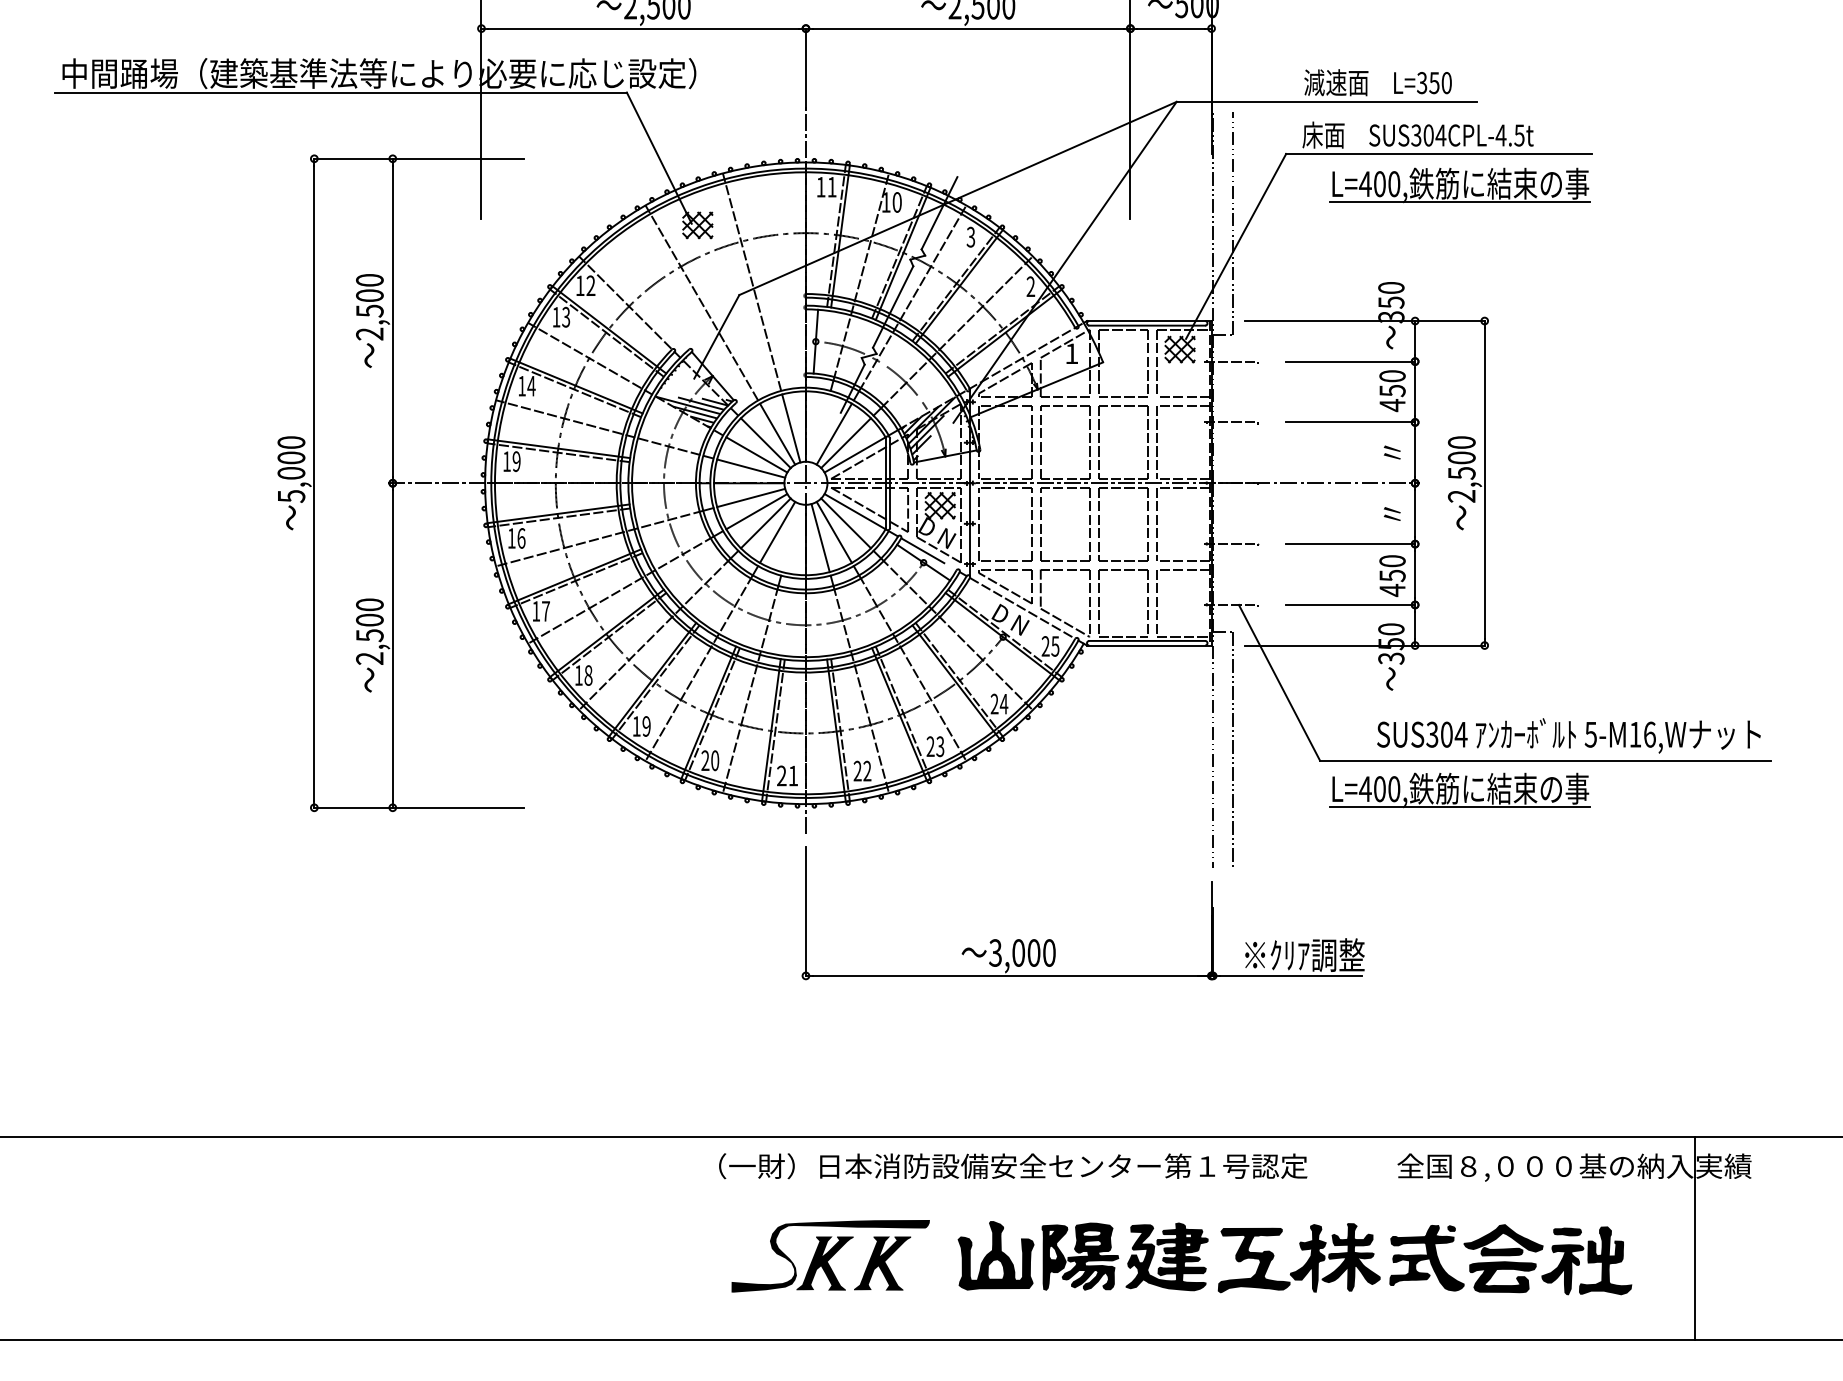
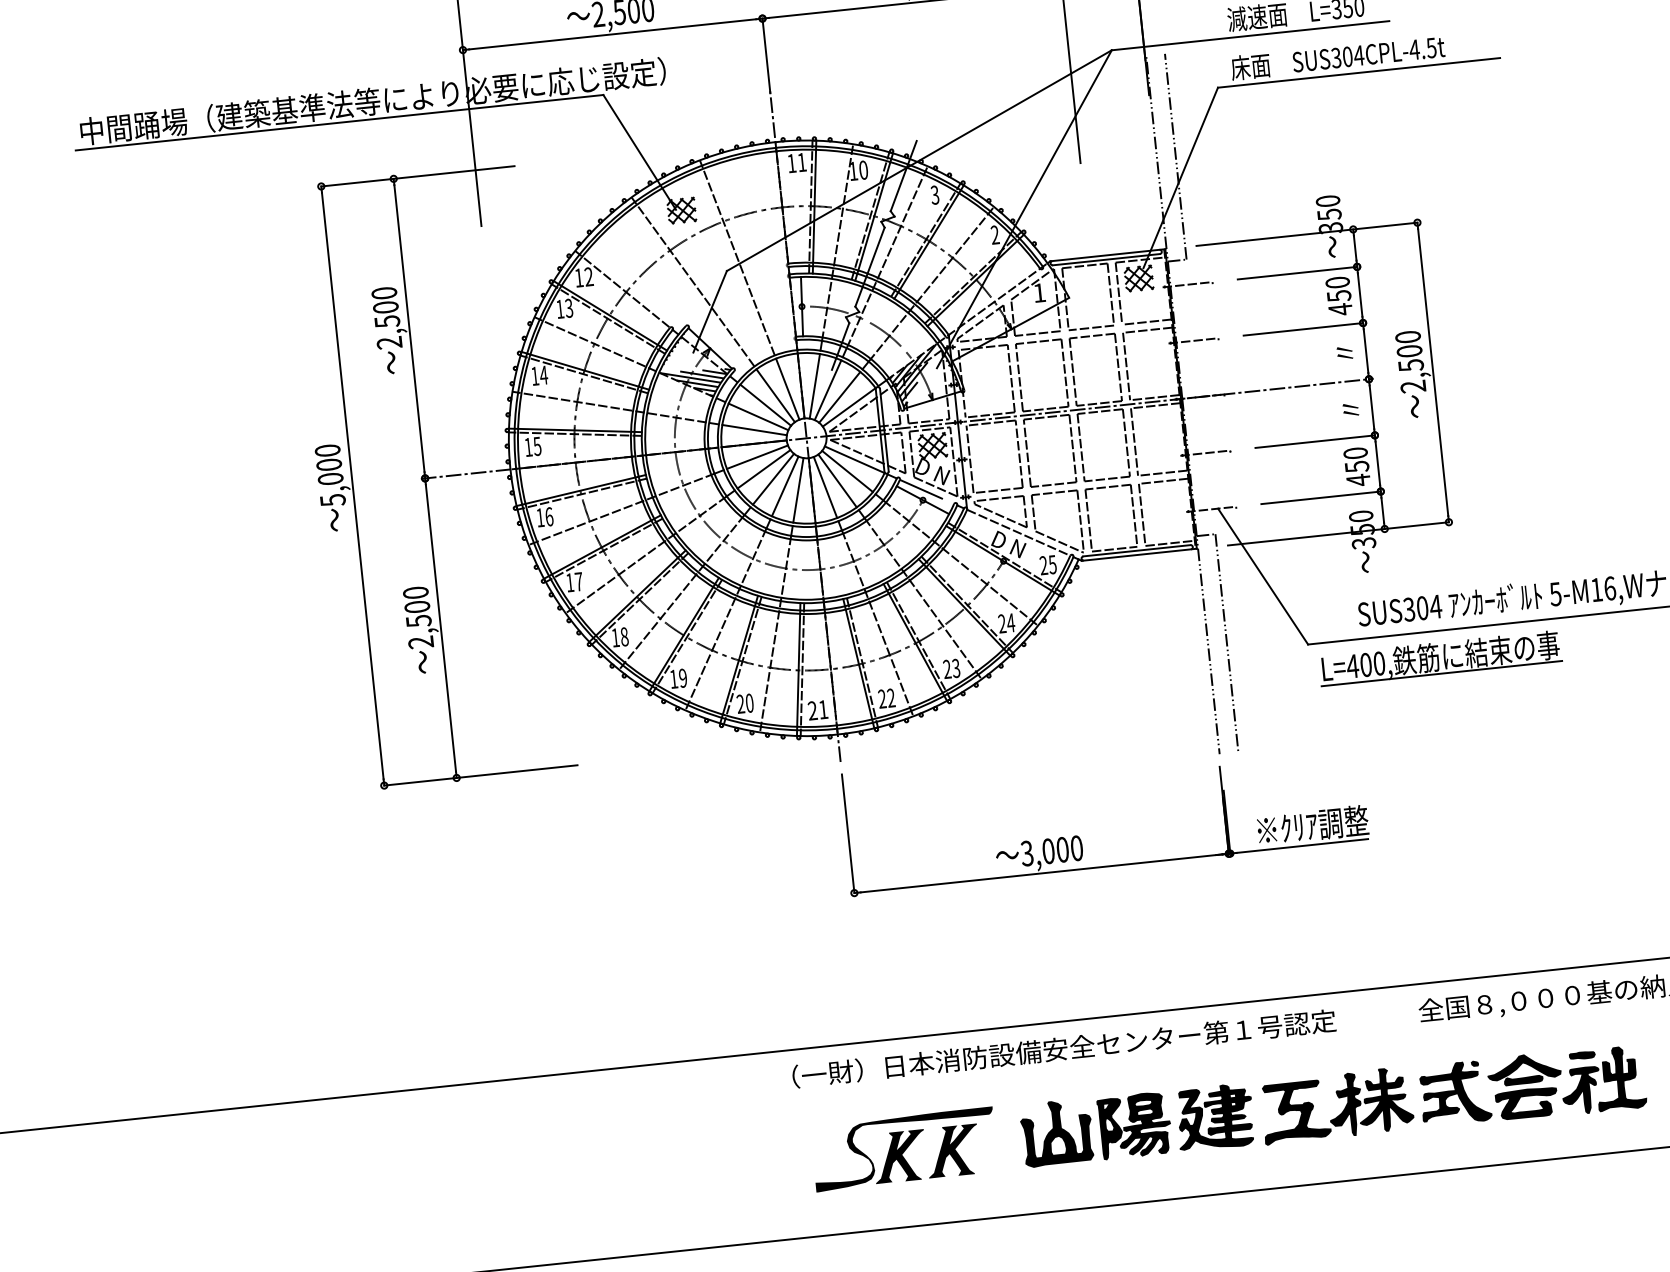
part: (1459, 185) -> (1381, 100), removed
line: (820, 428) -> (814, 386), added
text: (516, 461) -> (537, 446), 19 -> 15
line: (791, 538) -> (798, 490), added

